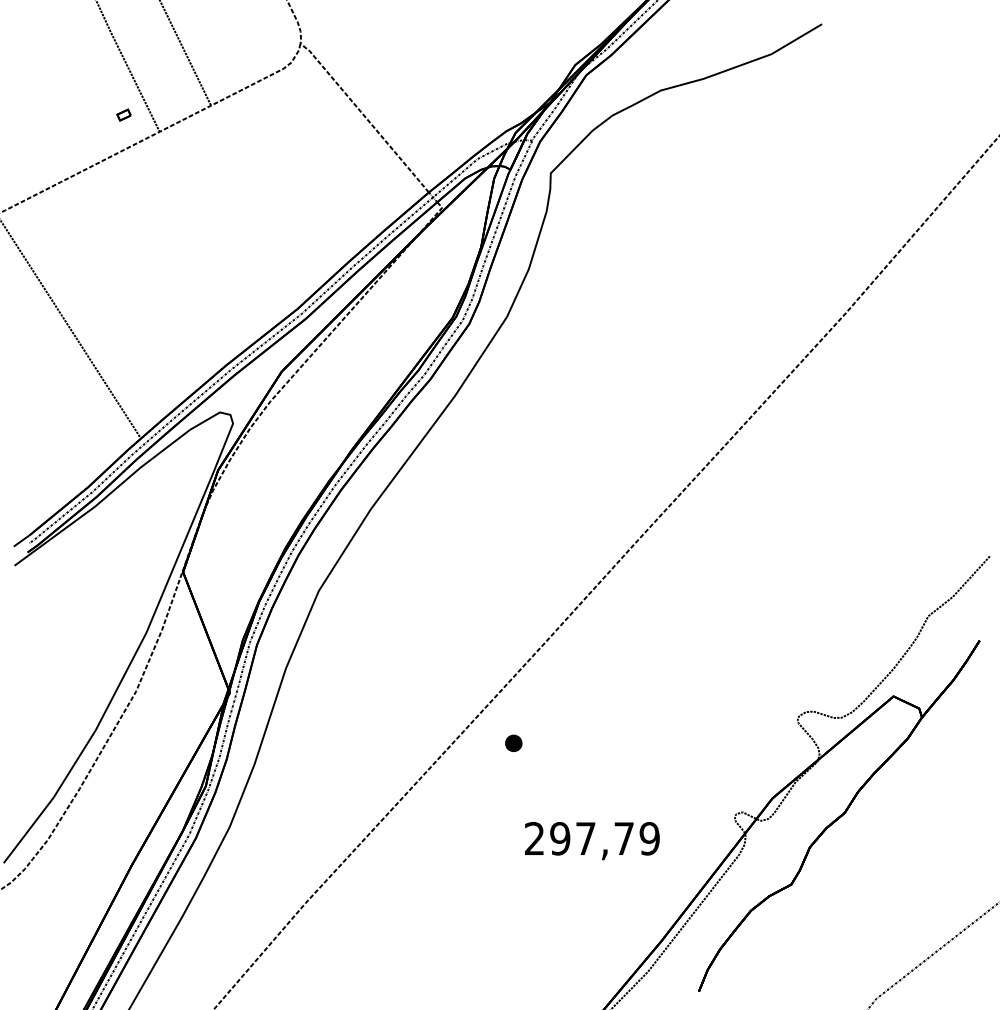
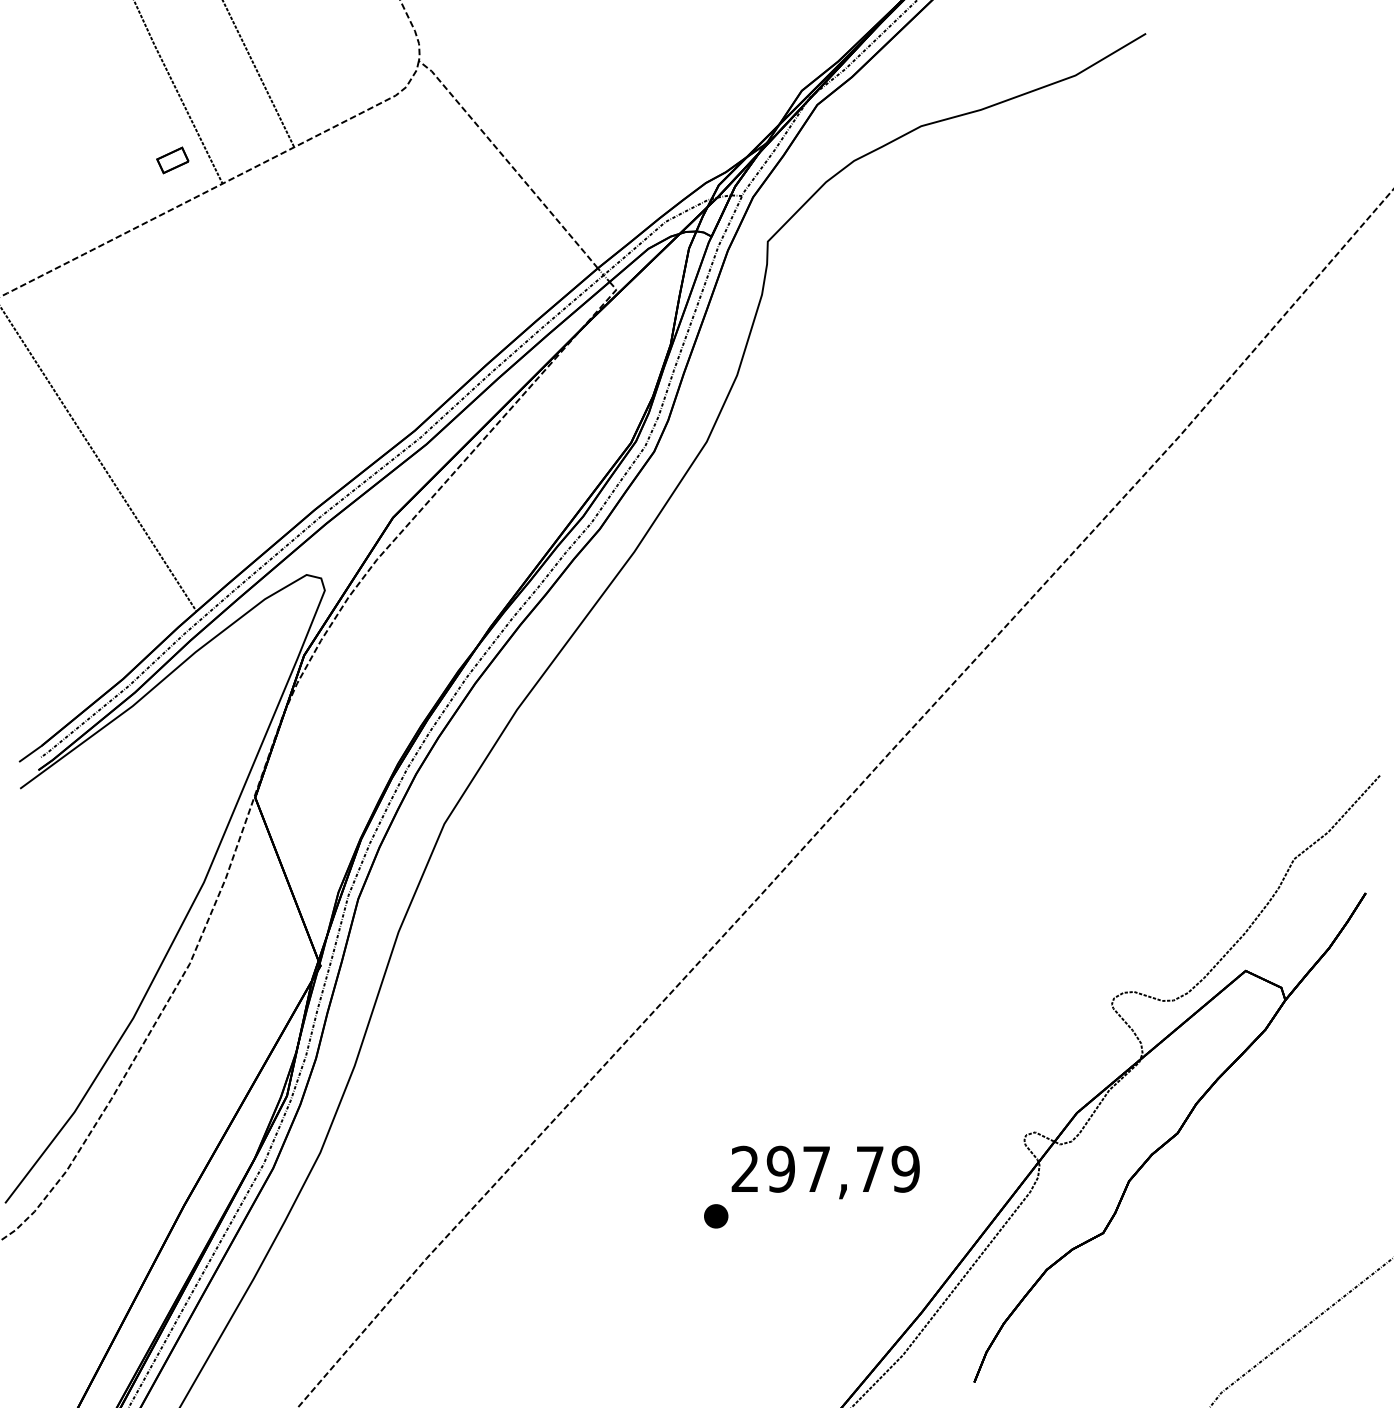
part: (123, 115) -> (172, 160), size x1.67
part: (513, 743) -> (716, 1216), moved

